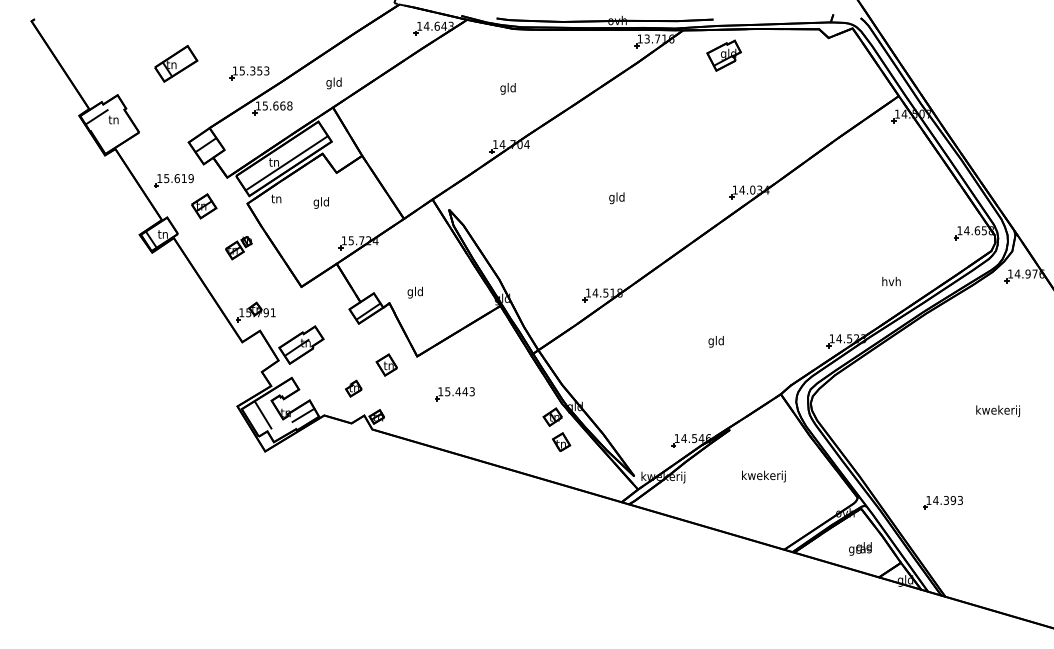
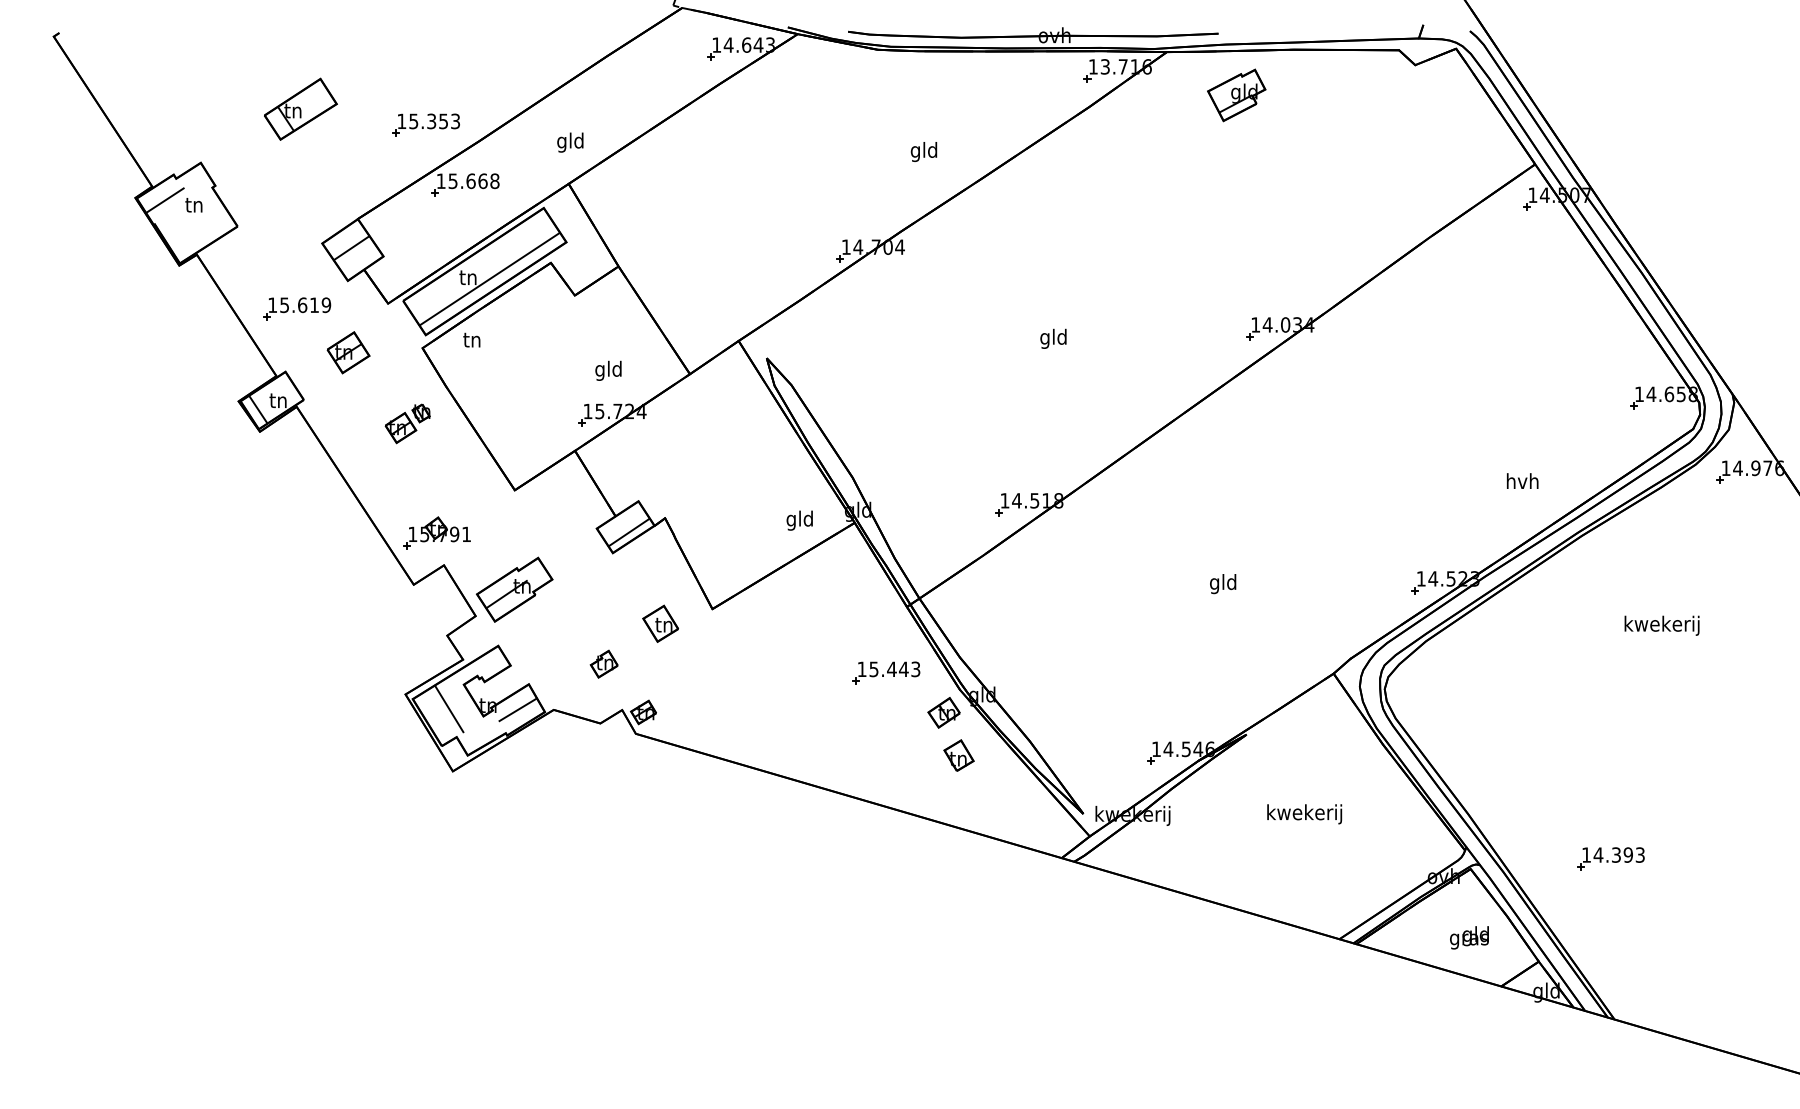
text: (507, 88) -> (923, 151), moved
text: (320, 202) -> (607, 370), moved
text: (414, 292) -> (798, 520), moved
part: (454, 394) -> (885, 674), moved
text: (997, 411) -> (1660, 626), moved

